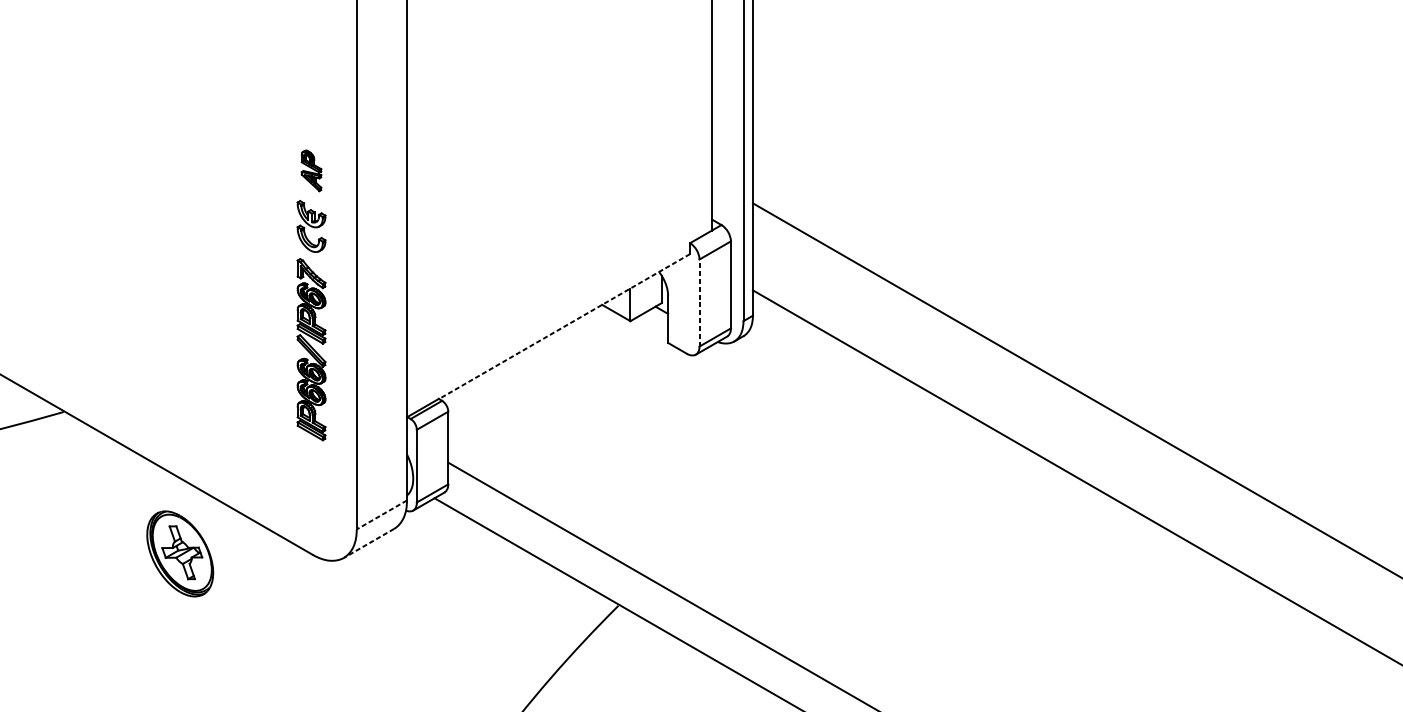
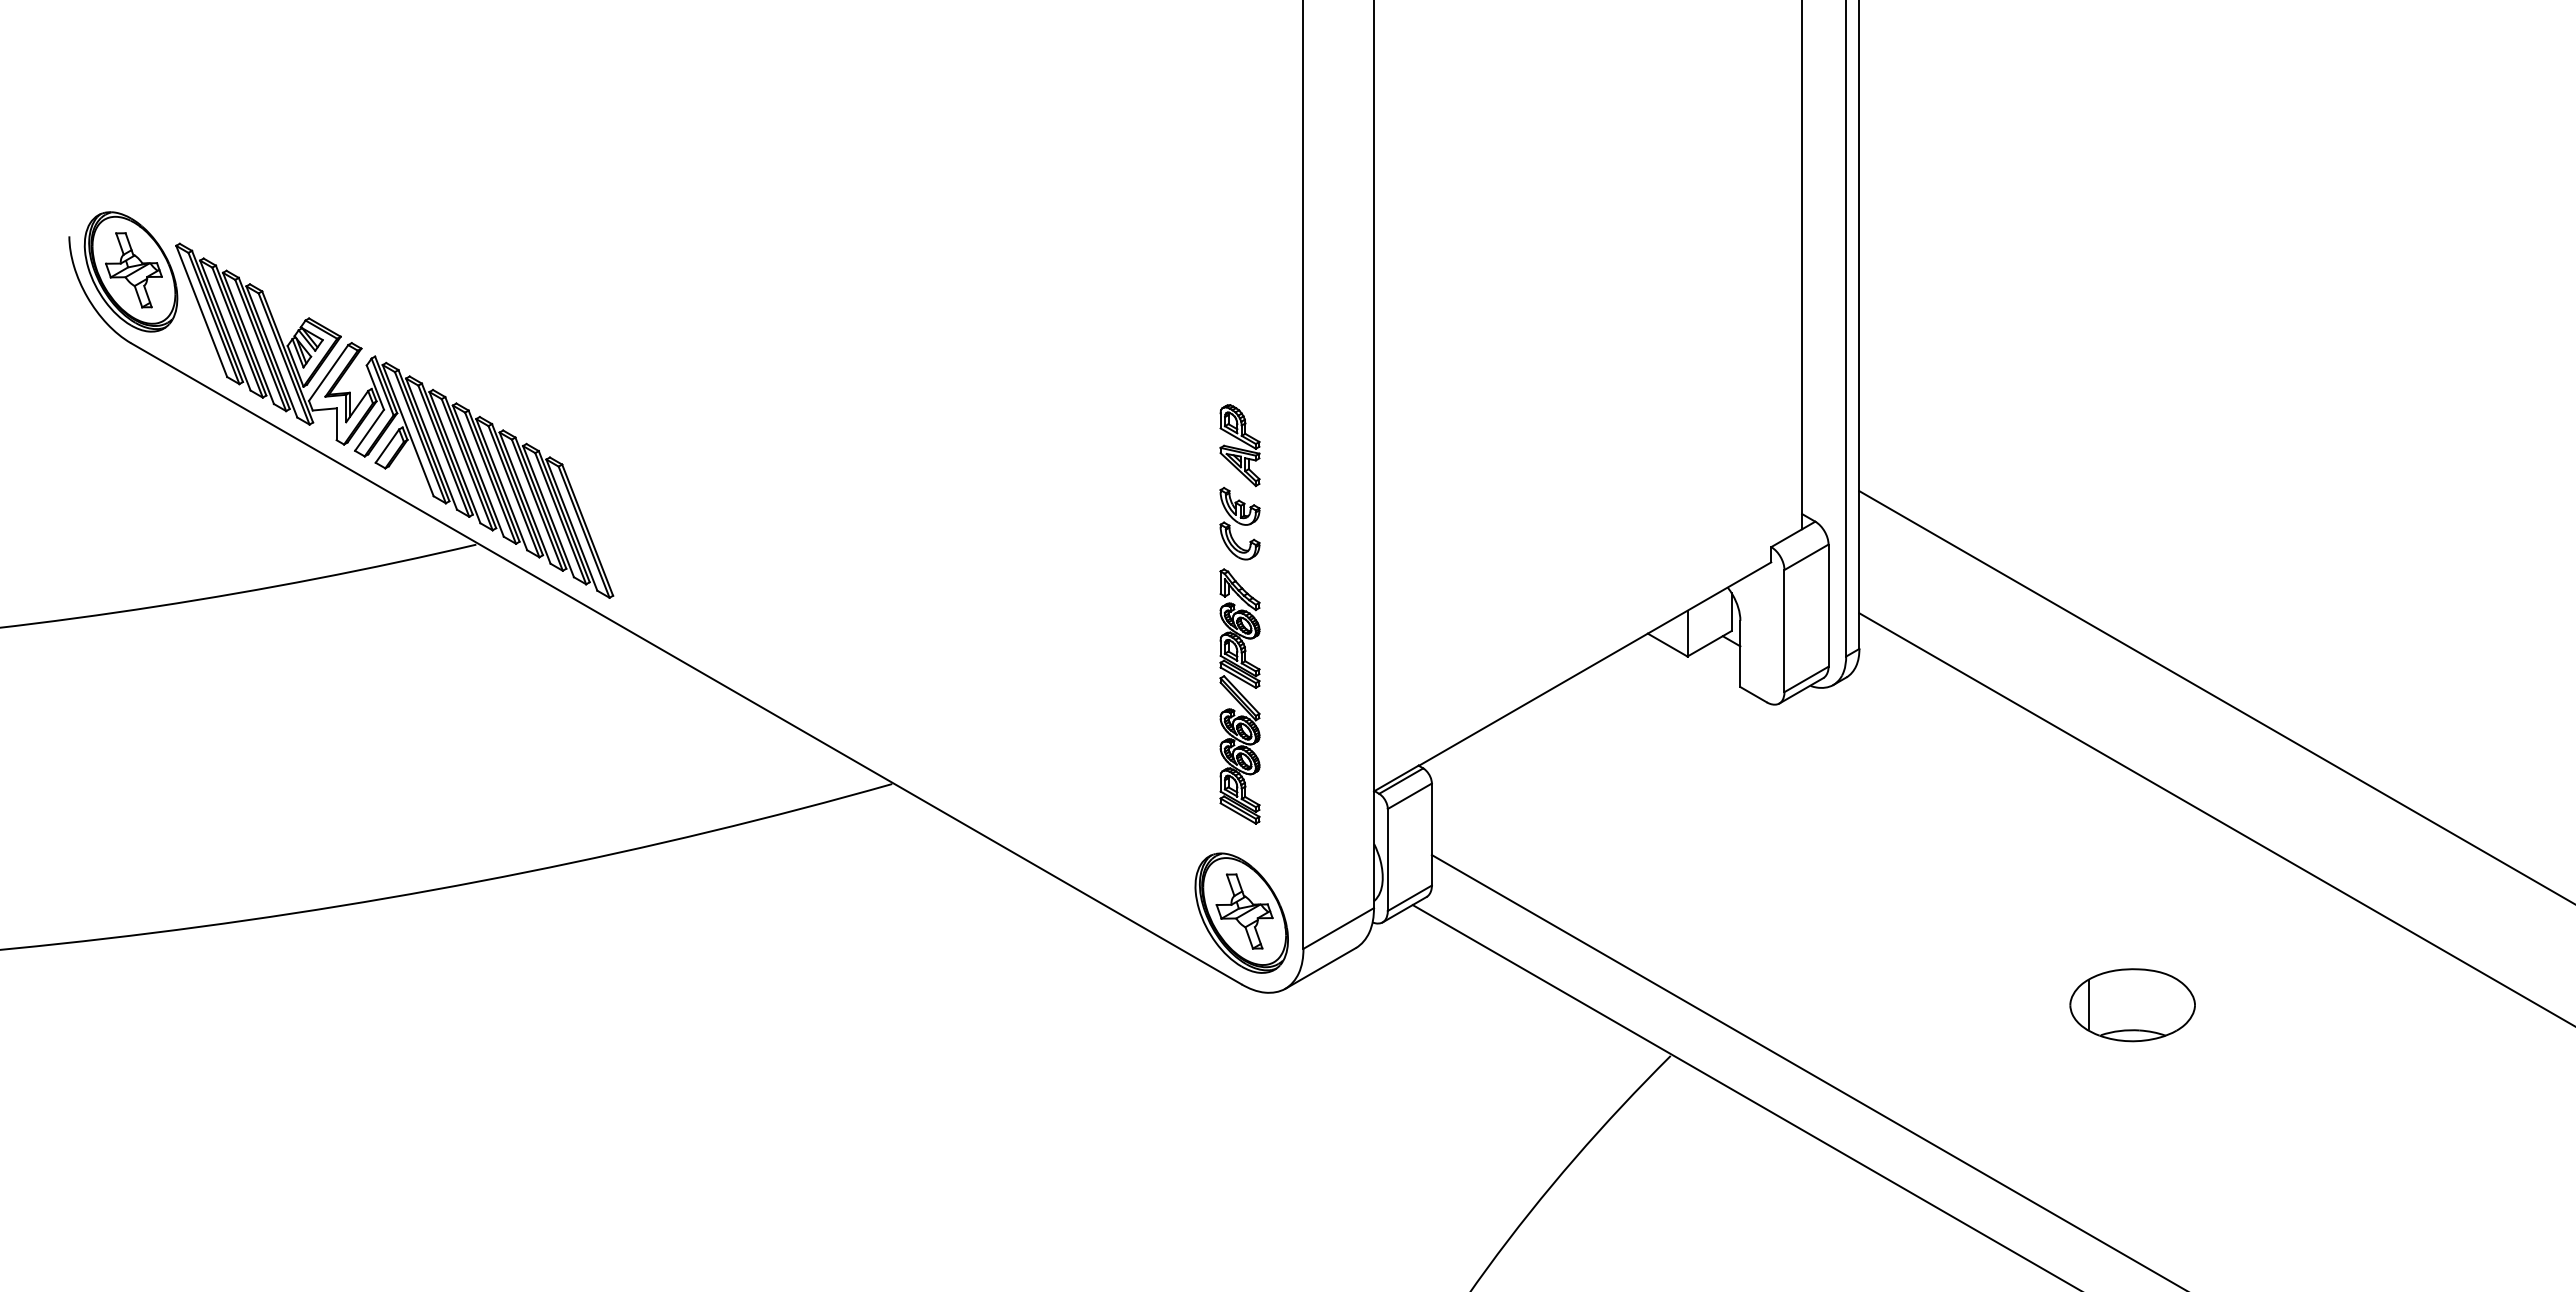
part: (311, 170) -> (1239, 445), size x1.43
line: (699, 302) -> (1784, 630), dashed -> solid
line: (564, 326) -> (1594, 664), dashed -> solid
line: (381, 514) -> (1338, 928), dashed -> solid
line: (368, 543) -> (1320, 968), dashed -> solid
part: (180, 553) -> (1241, 912), moved
part: (947, 569) -> (2132, 1005), added

